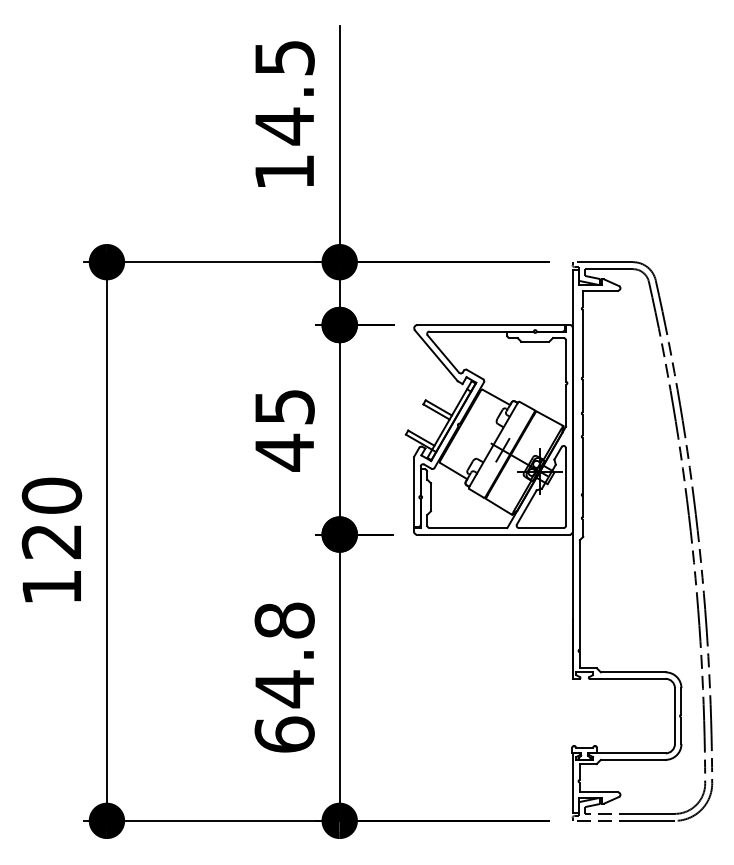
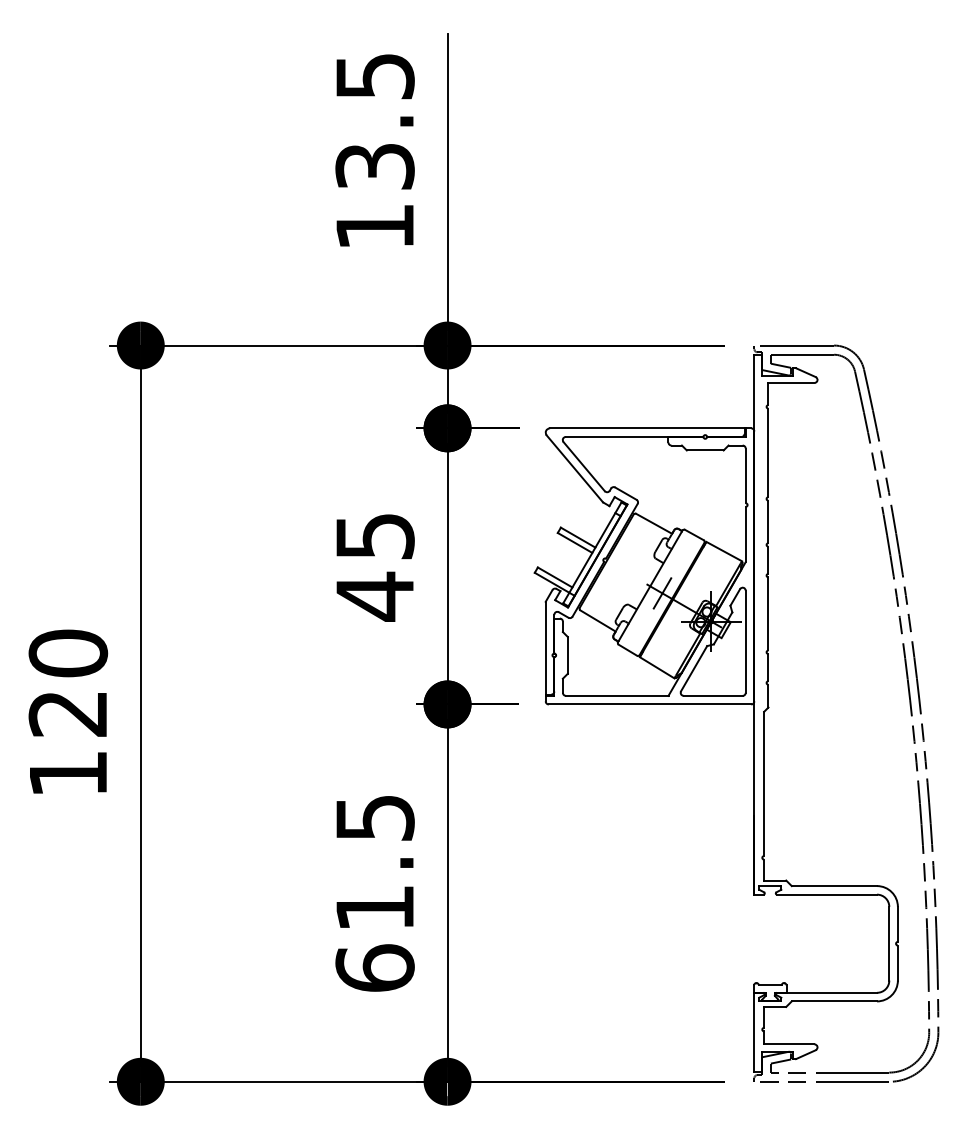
text: (284, 126) -> (374, 166), 14.5 -> 13.5
text: (284, 655) -> (374, 863), 64.8 -> 61.5

